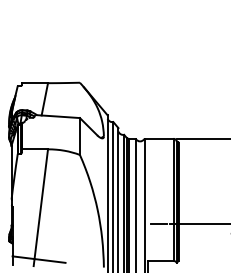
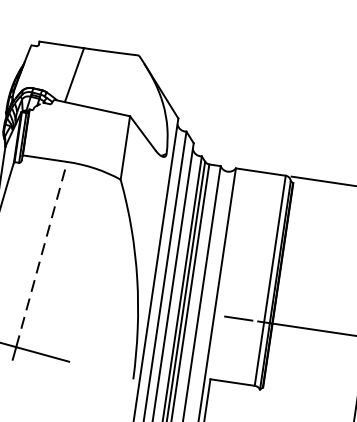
line: (41, 203) -> (42, 253), solid -> dashed

